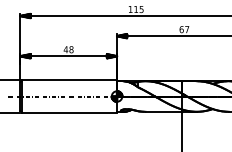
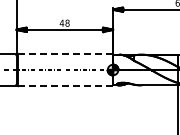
line: (69, 80) -> (65, 54), solid -> dashed
line: (70, 112) -> (66, 86), solid -> dashed

